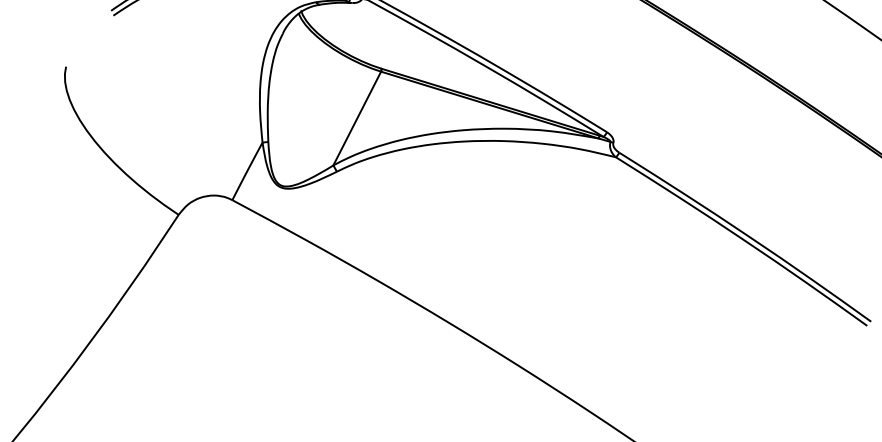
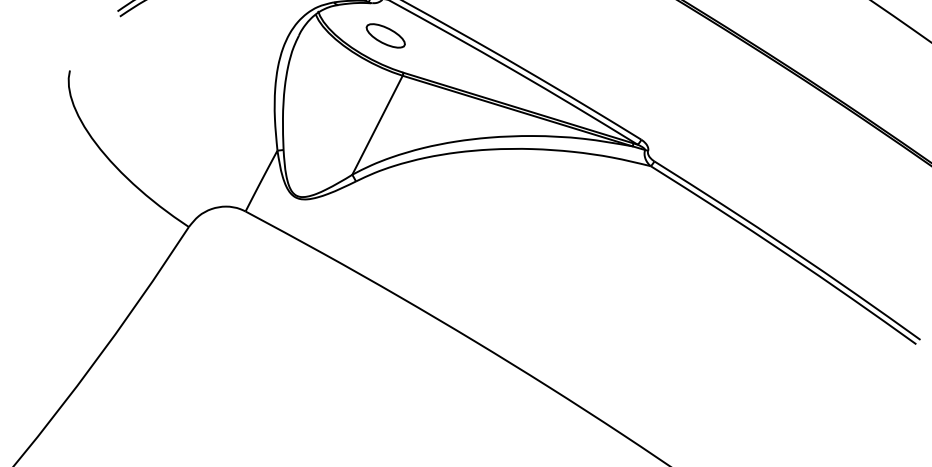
part: (364, 33) -> (385, 35), added

